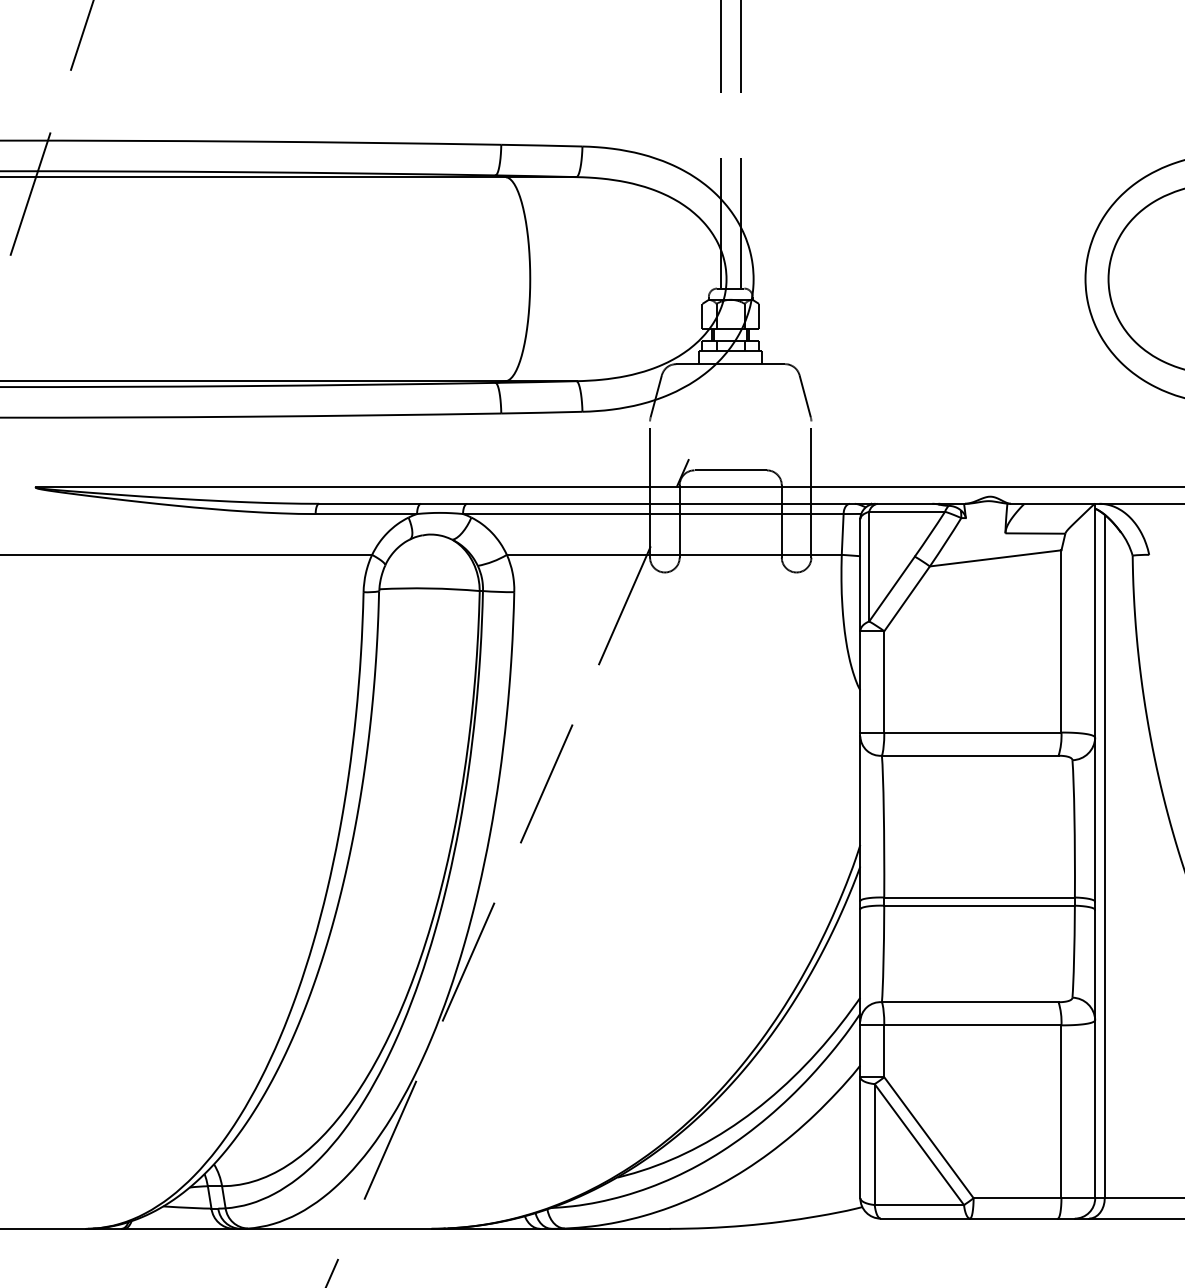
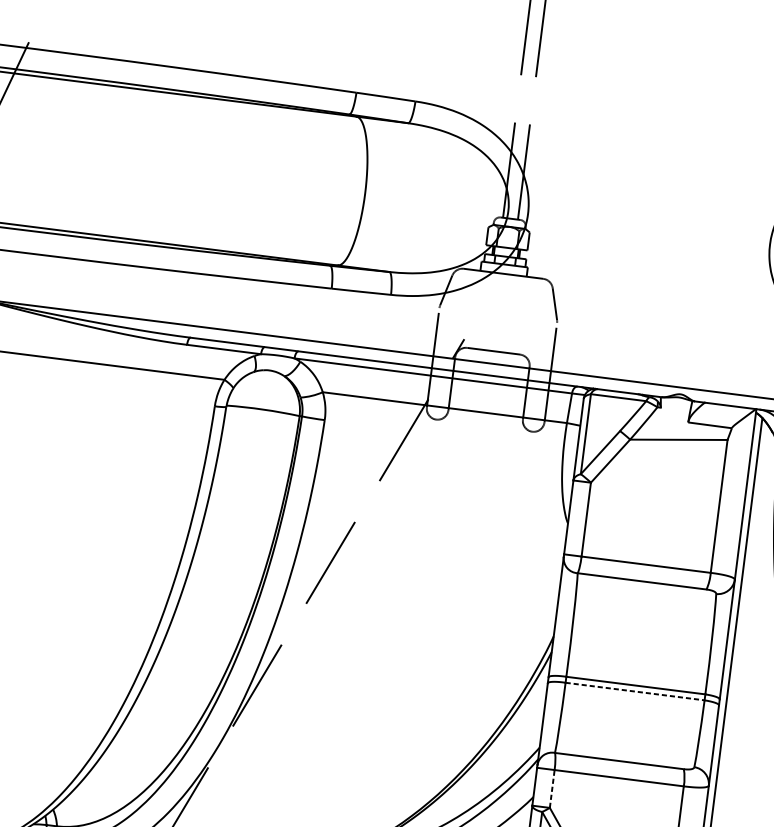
line: (980, 905) -> (635, 691), solid -> dashed
line: (884, 1051) -> (552, 789), solid -> dashed

